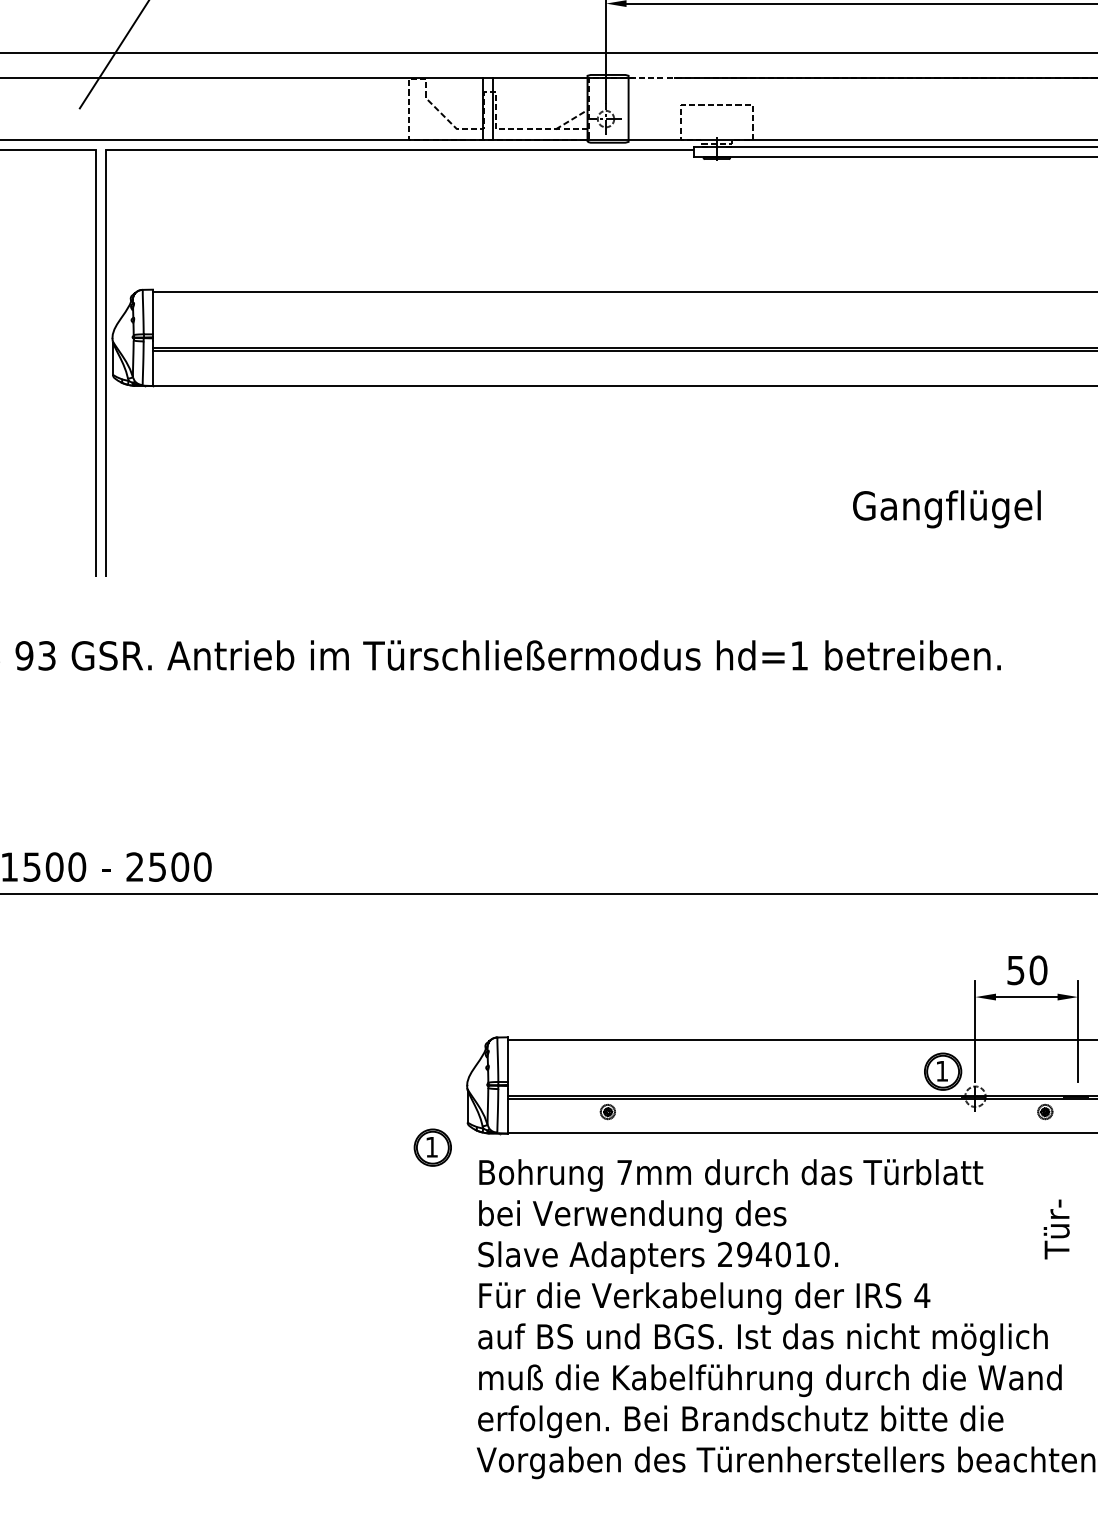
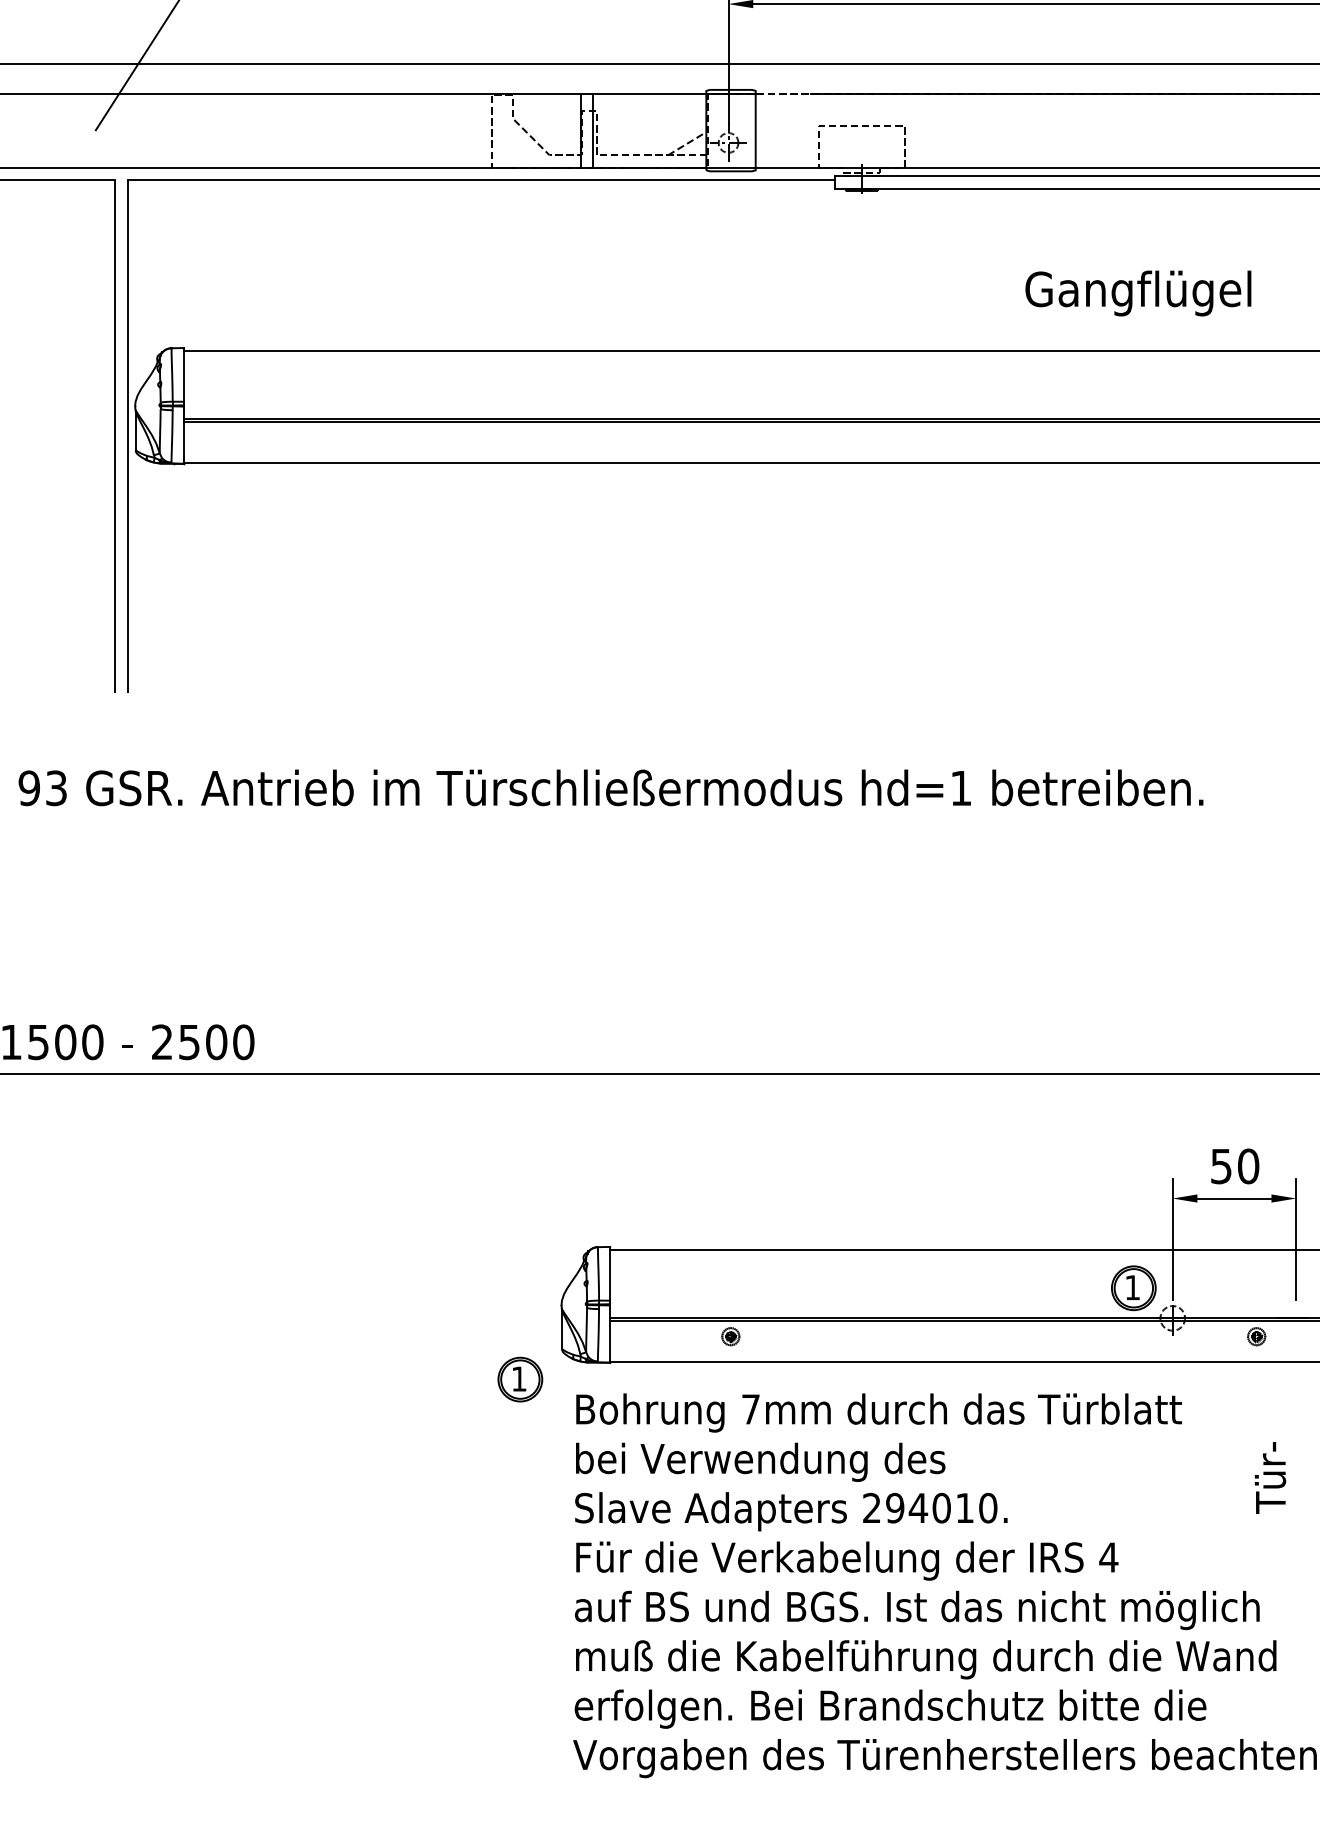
text: (946, 509) -> (1137, 293), moved

